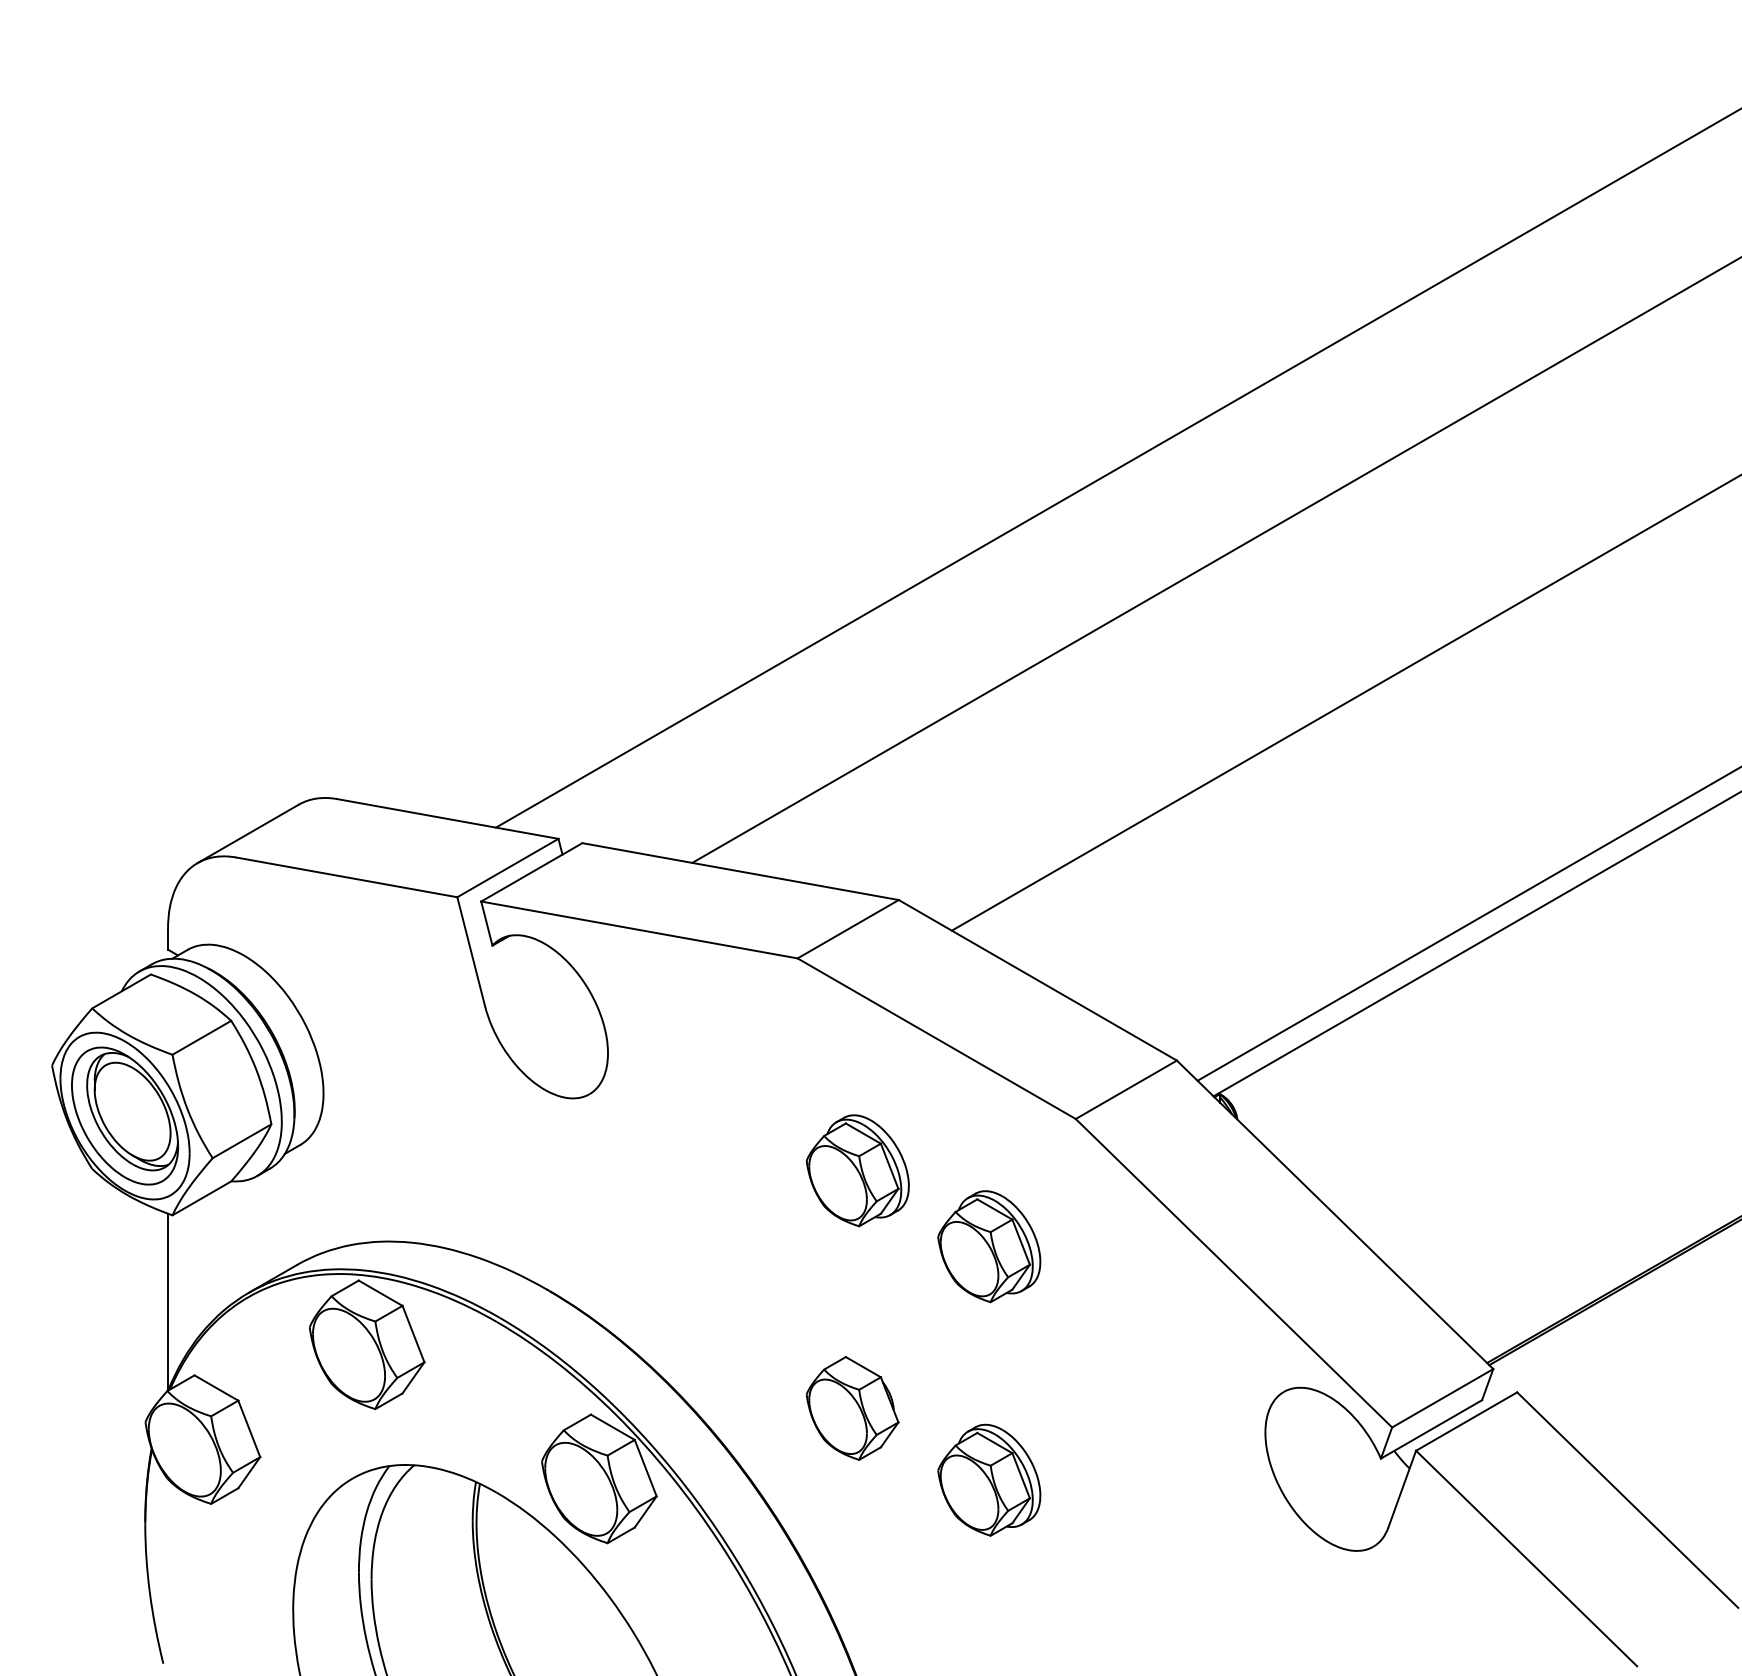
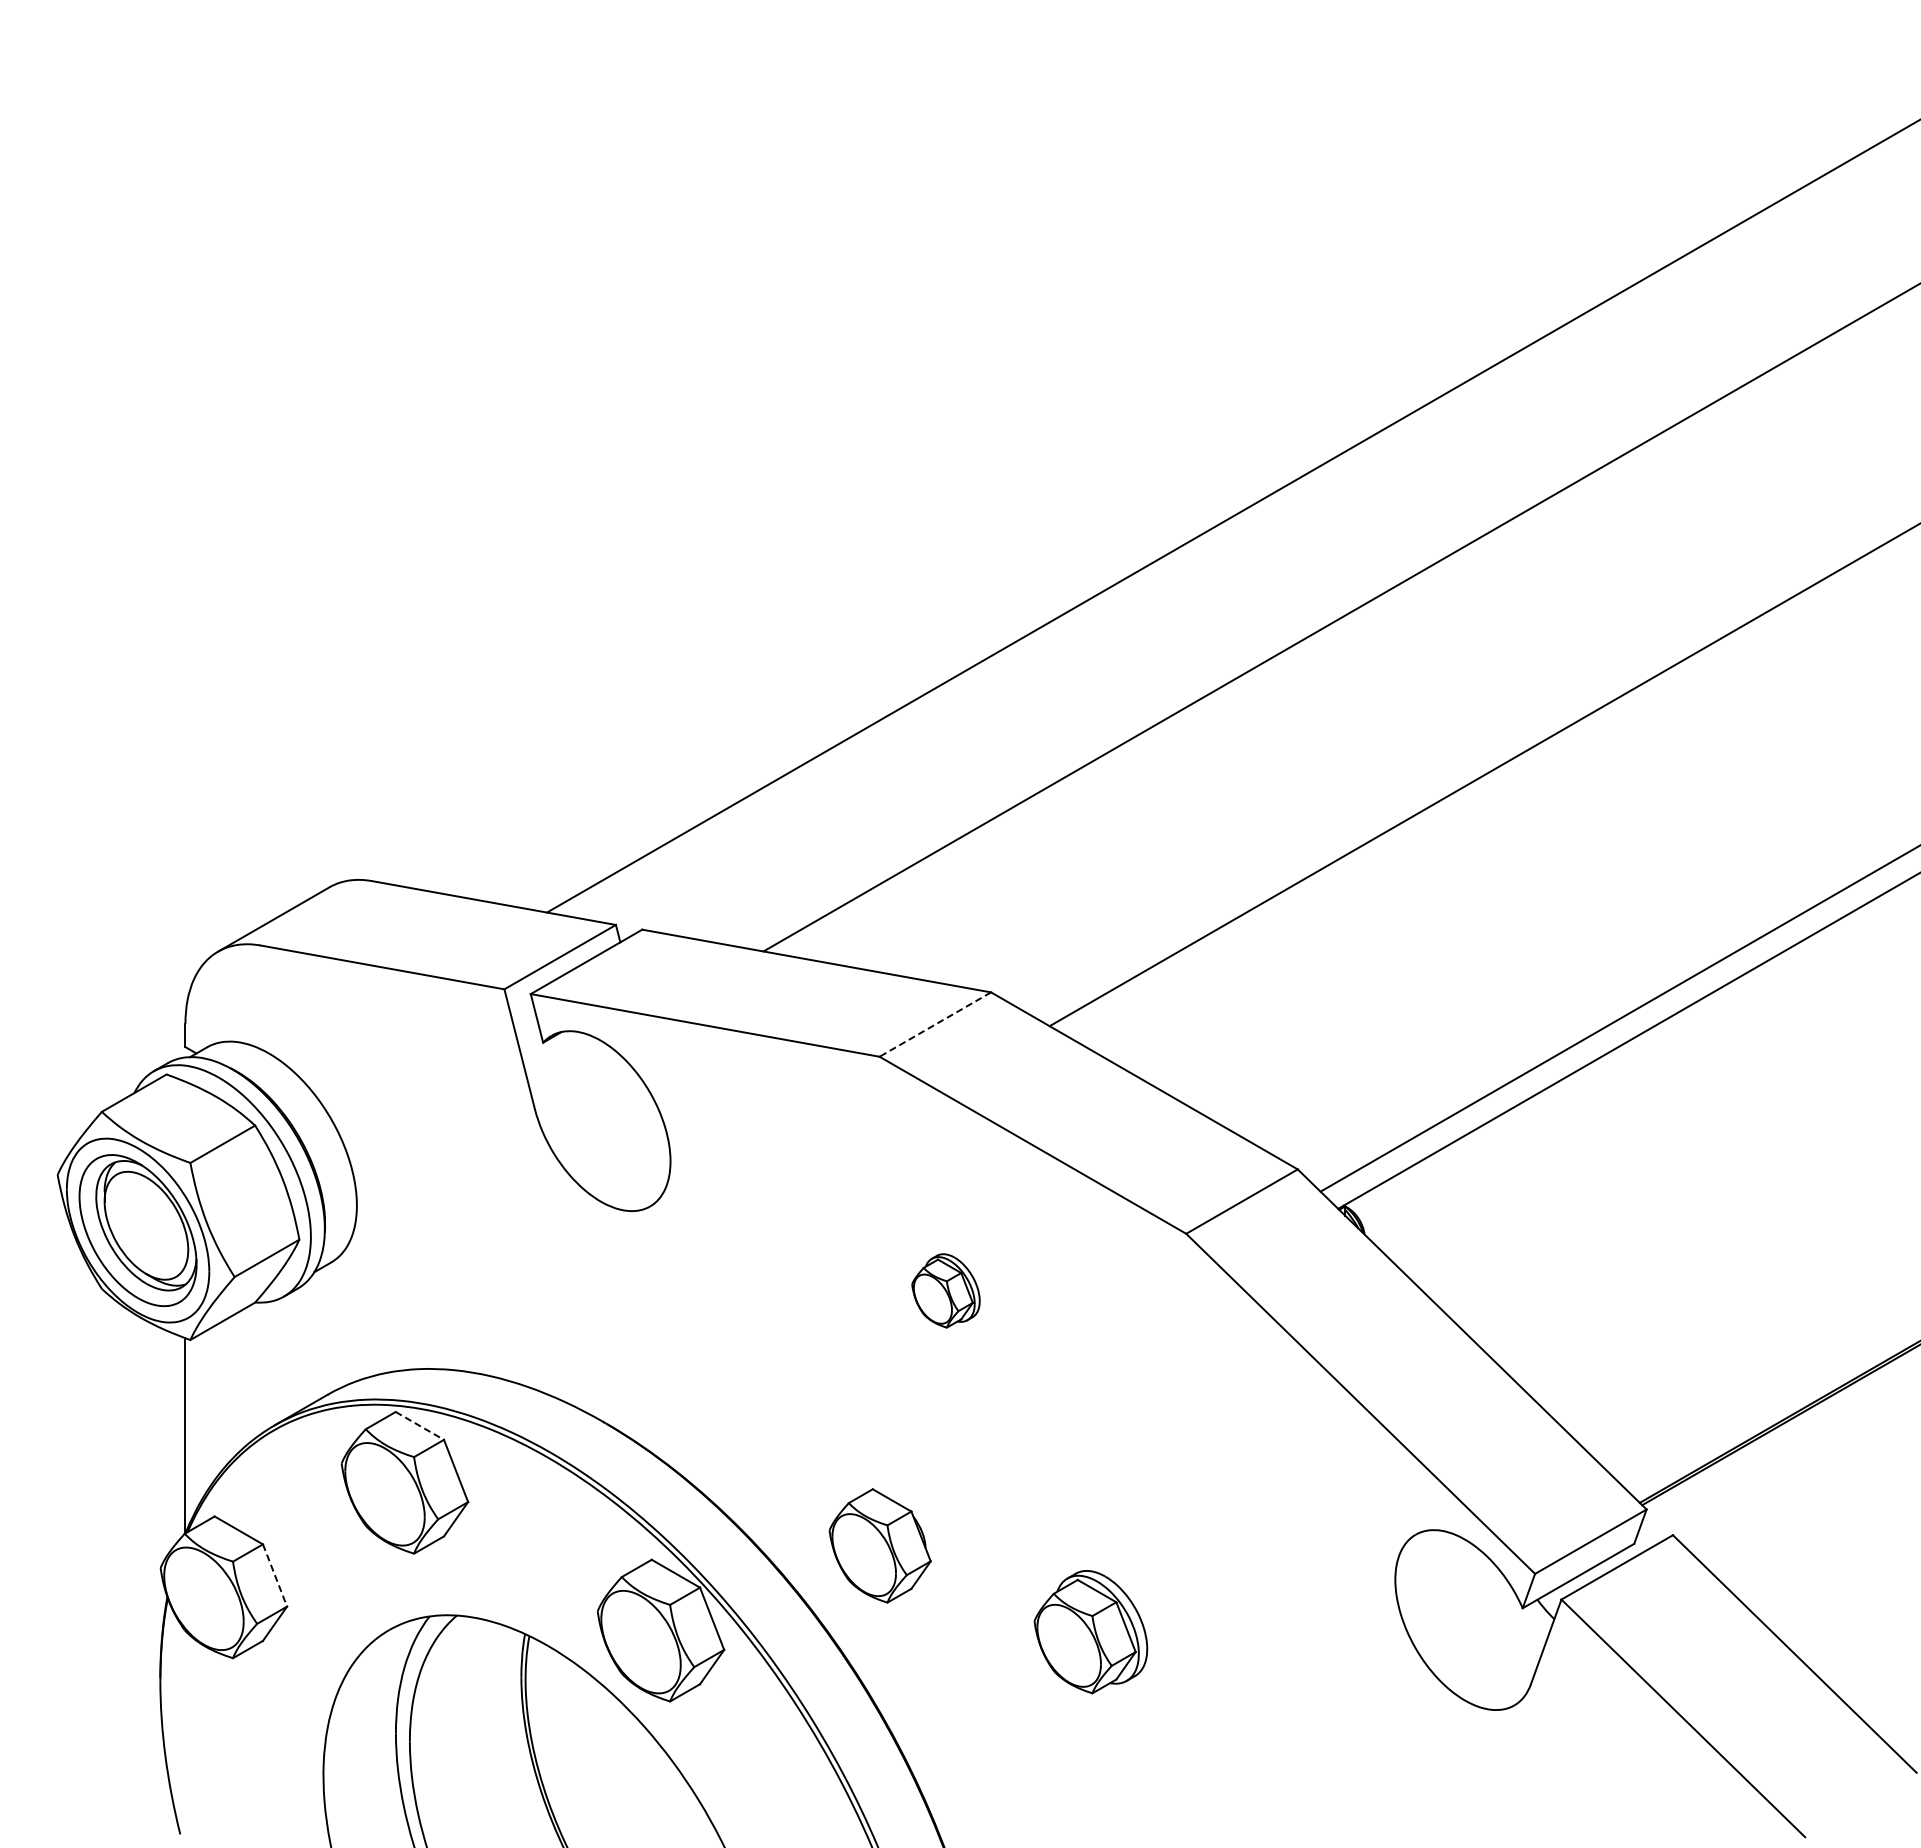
line: (847, 929) -> (934, 1024), solid -> dashed
part: (857, 1170) -> (945, 1290), size x0.6
part: (988, 1246) -> (1090, 1374), removed
line: (380, 1292) -> (419, 1425), solid -> dashed
part: (851, 1408) -> (879, 1545), moved
line: (249, 1428) -> (275, 1575), solid -> dashed

